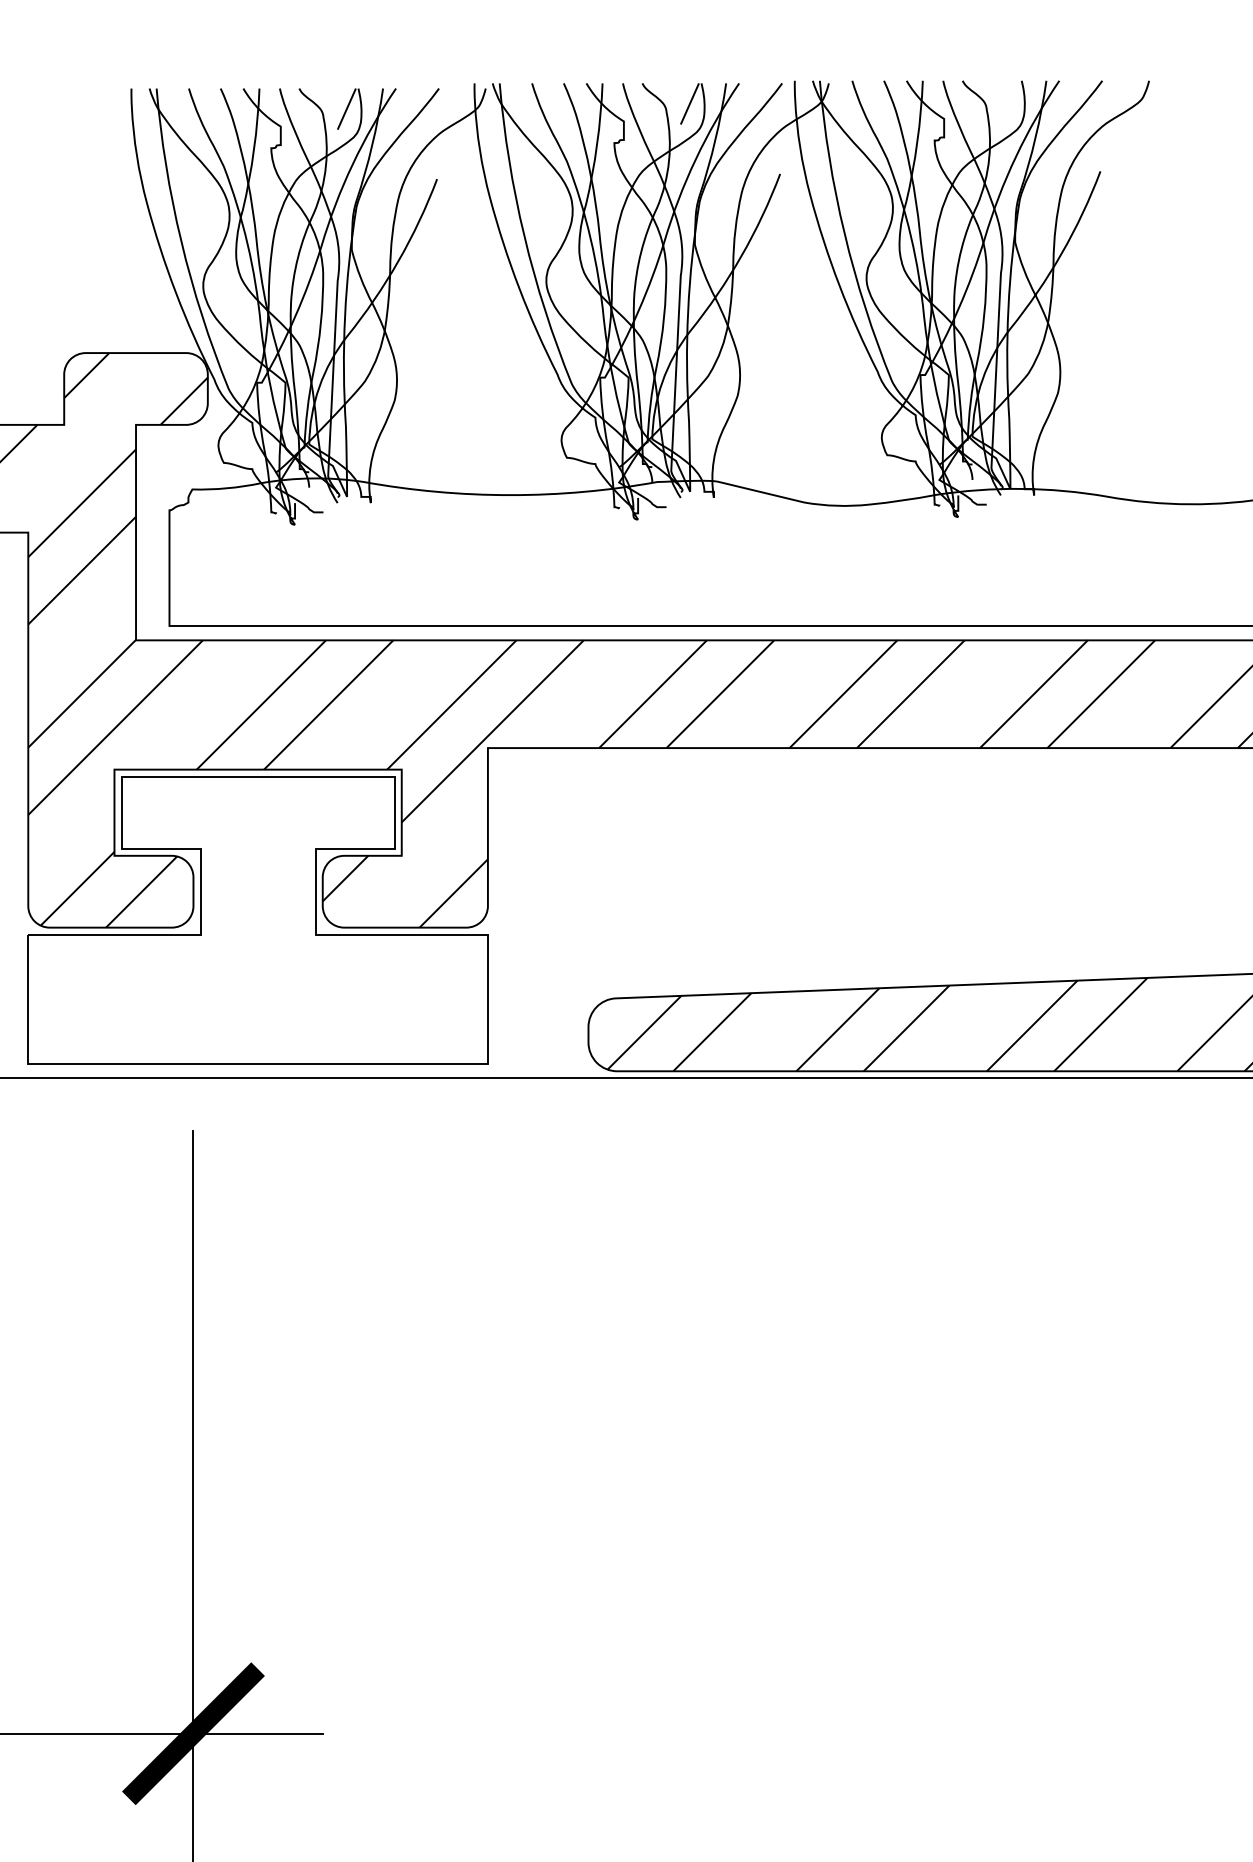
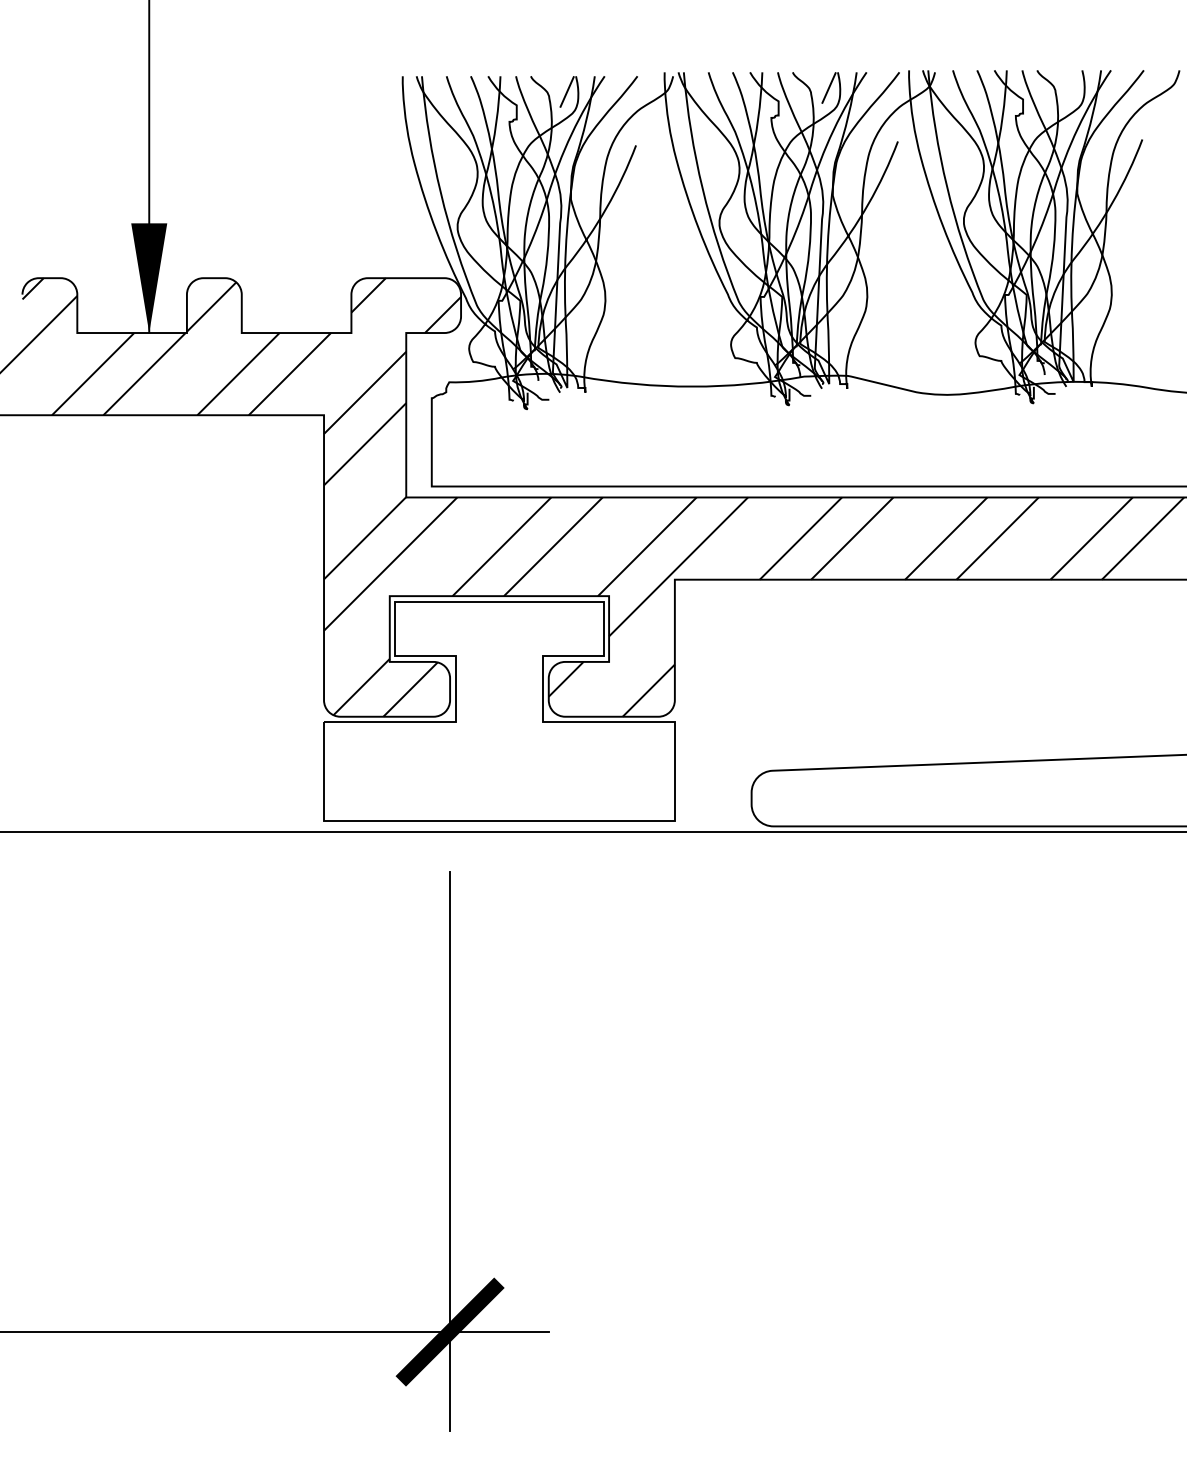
hatch: (877, 1024) -> (972, 790), removed

